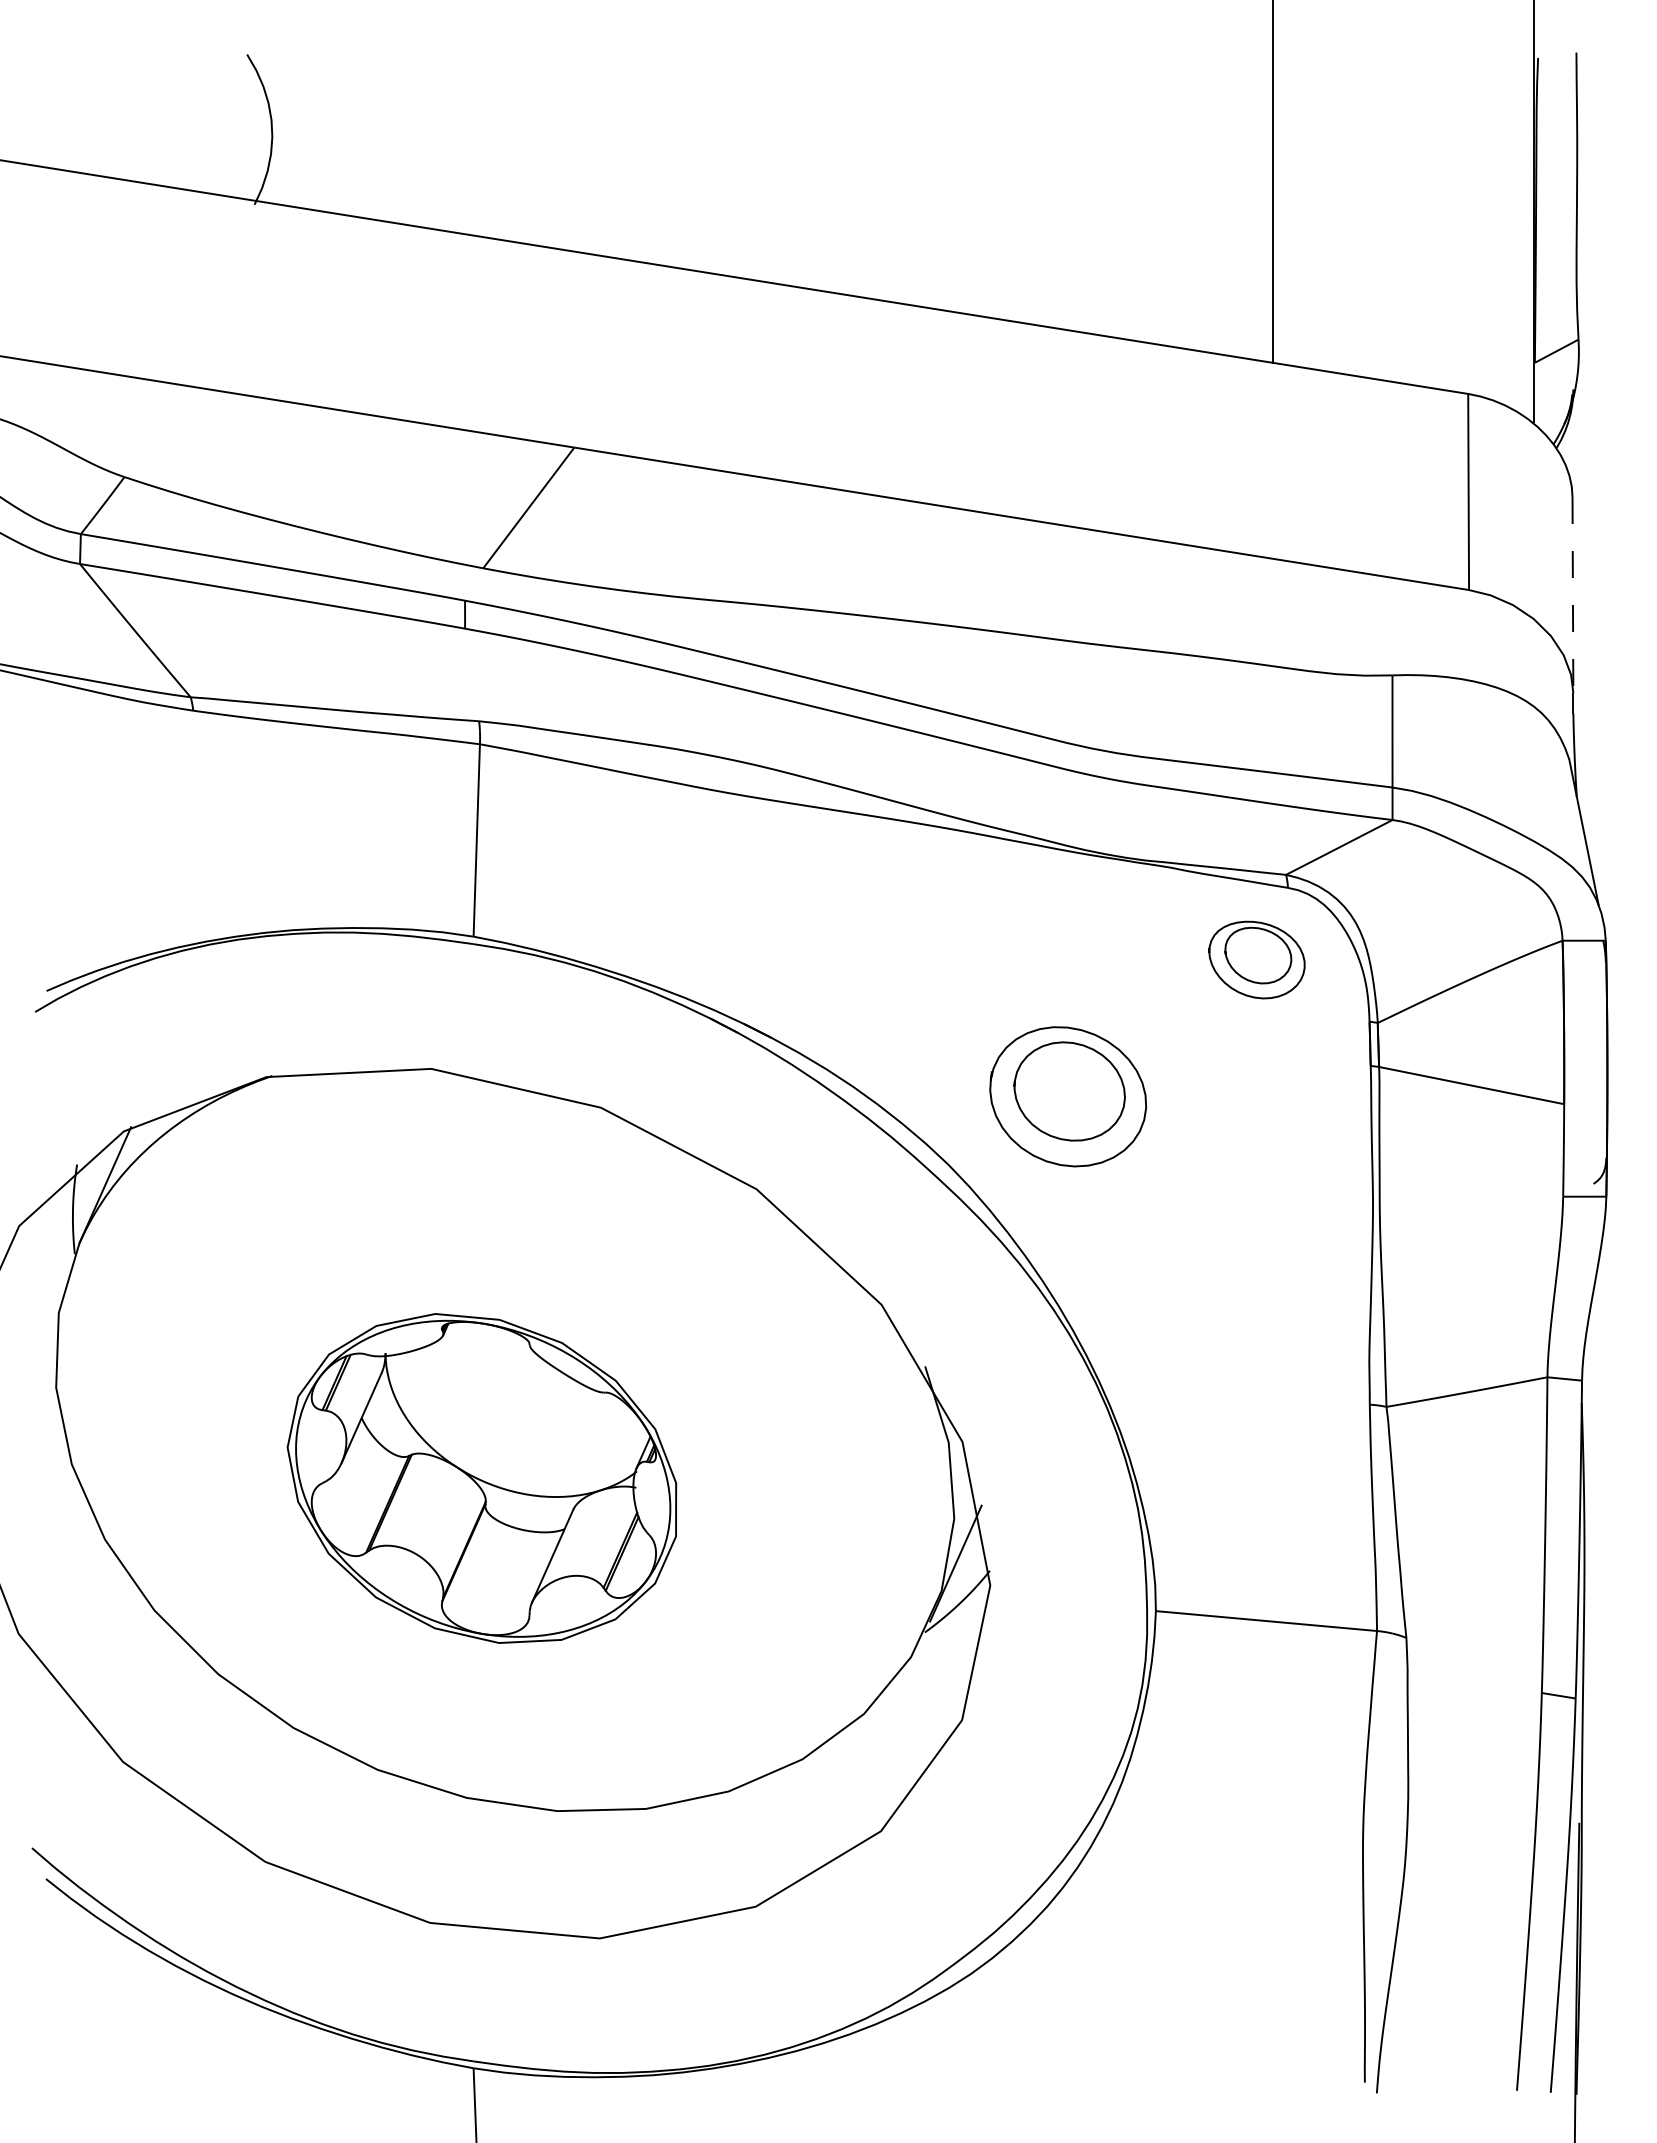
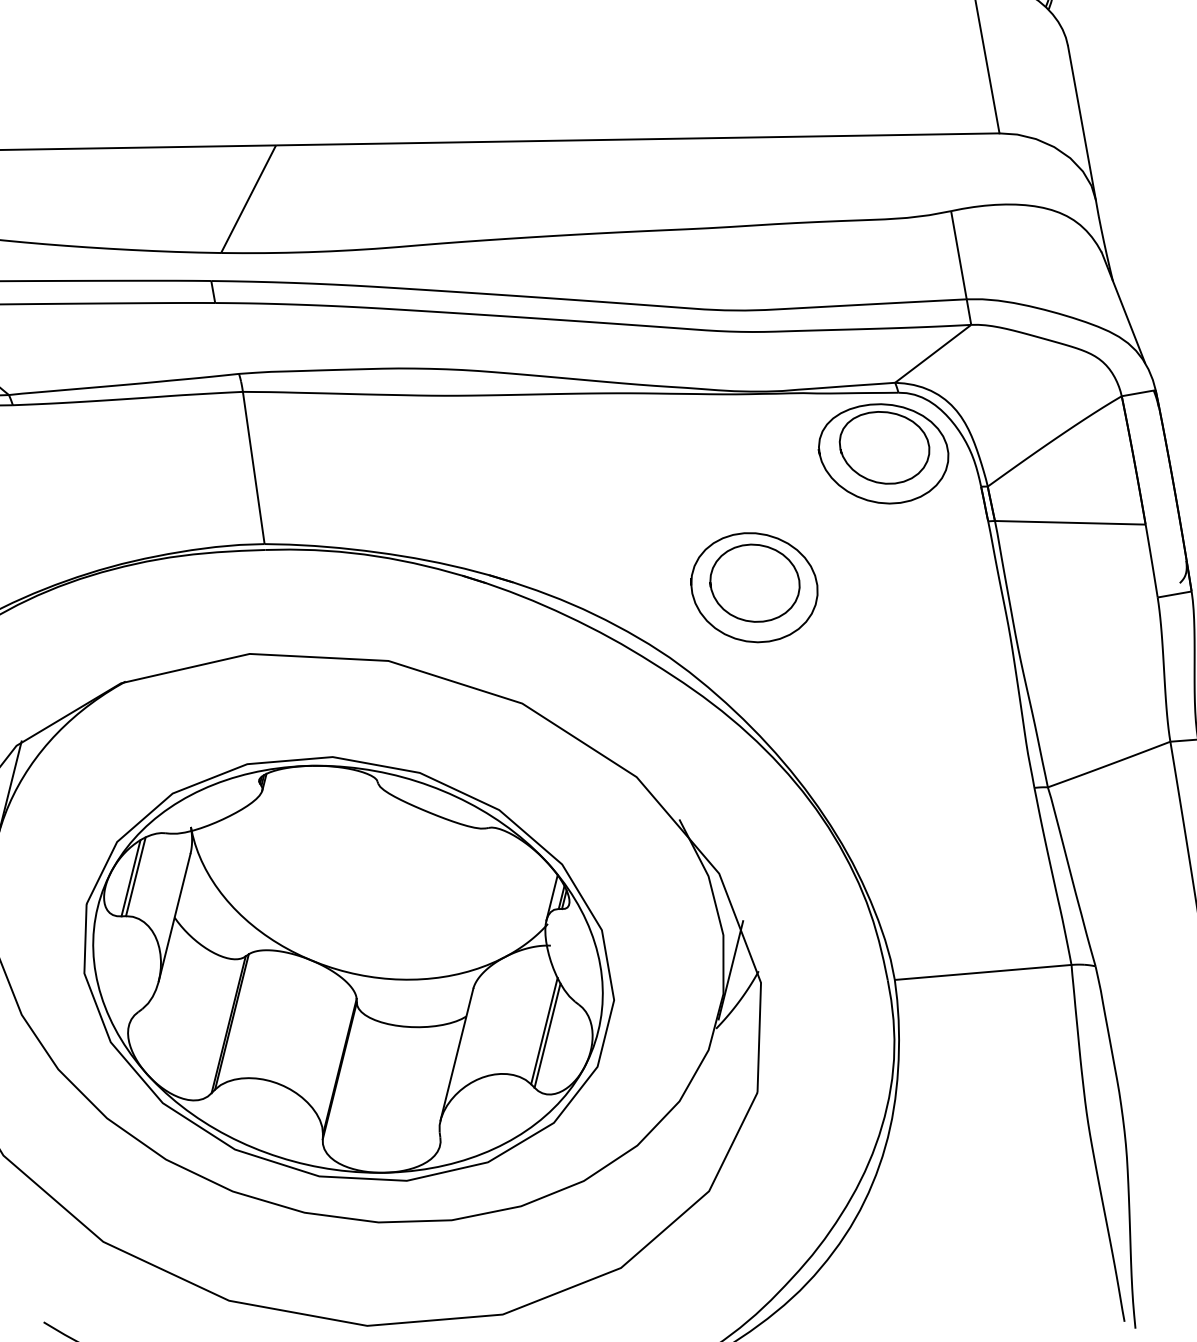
line: (1572, 595) -> (1081, 123), dashed -> solid
part: (1256, 959) -> (883, 453), size x1.67
part: (481, 1478) -> (345, 969), size x1.67

